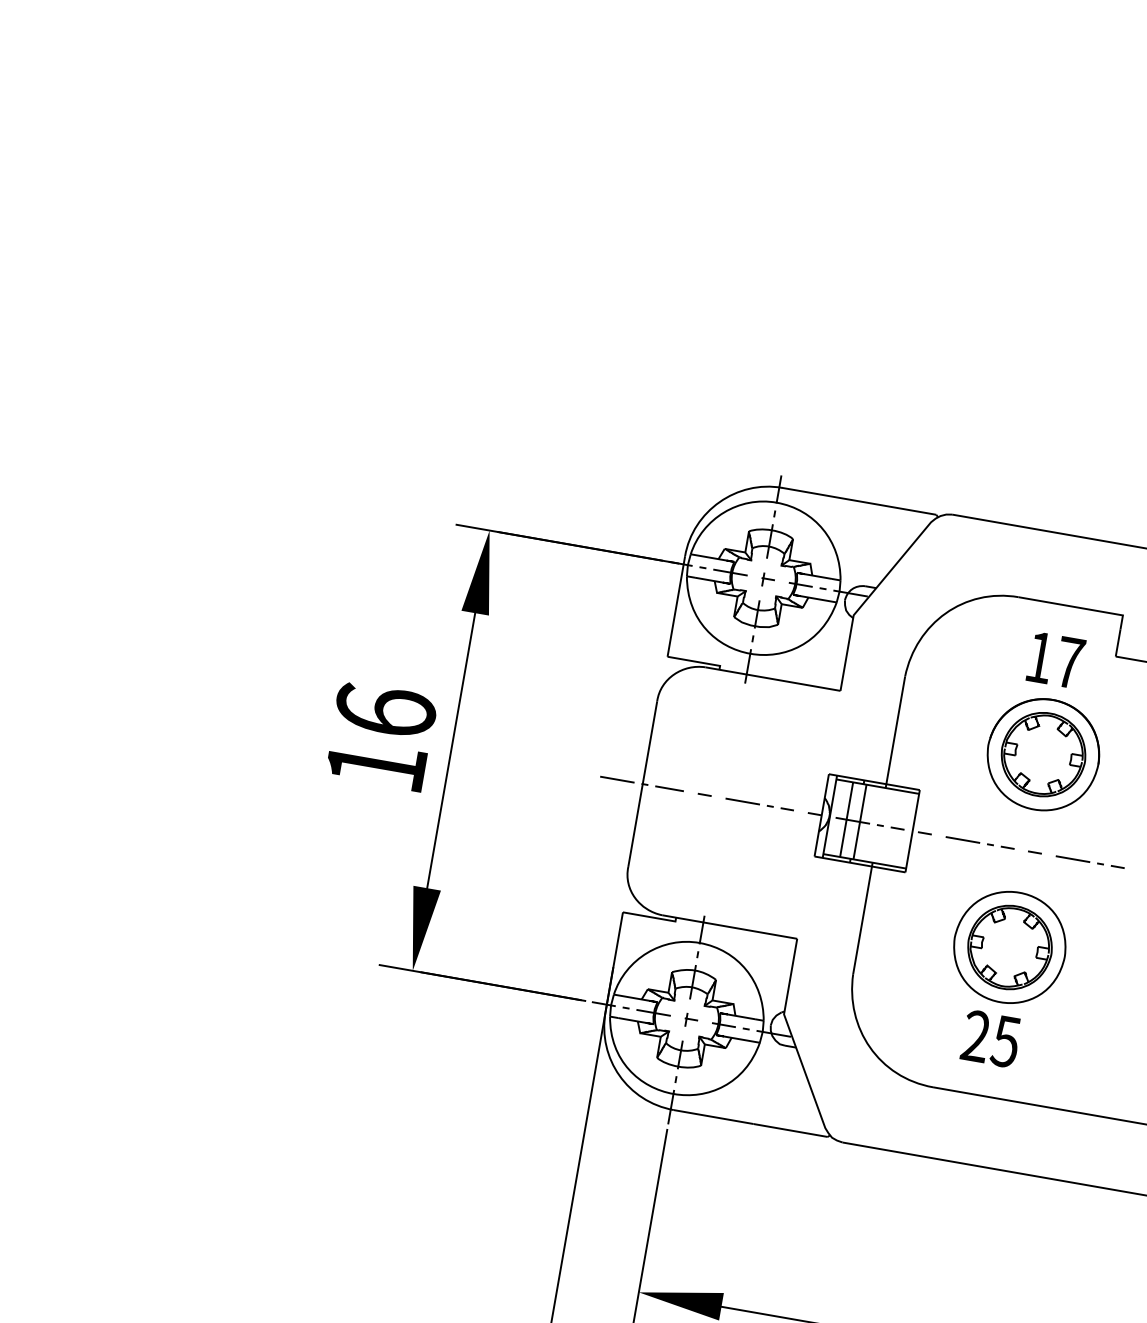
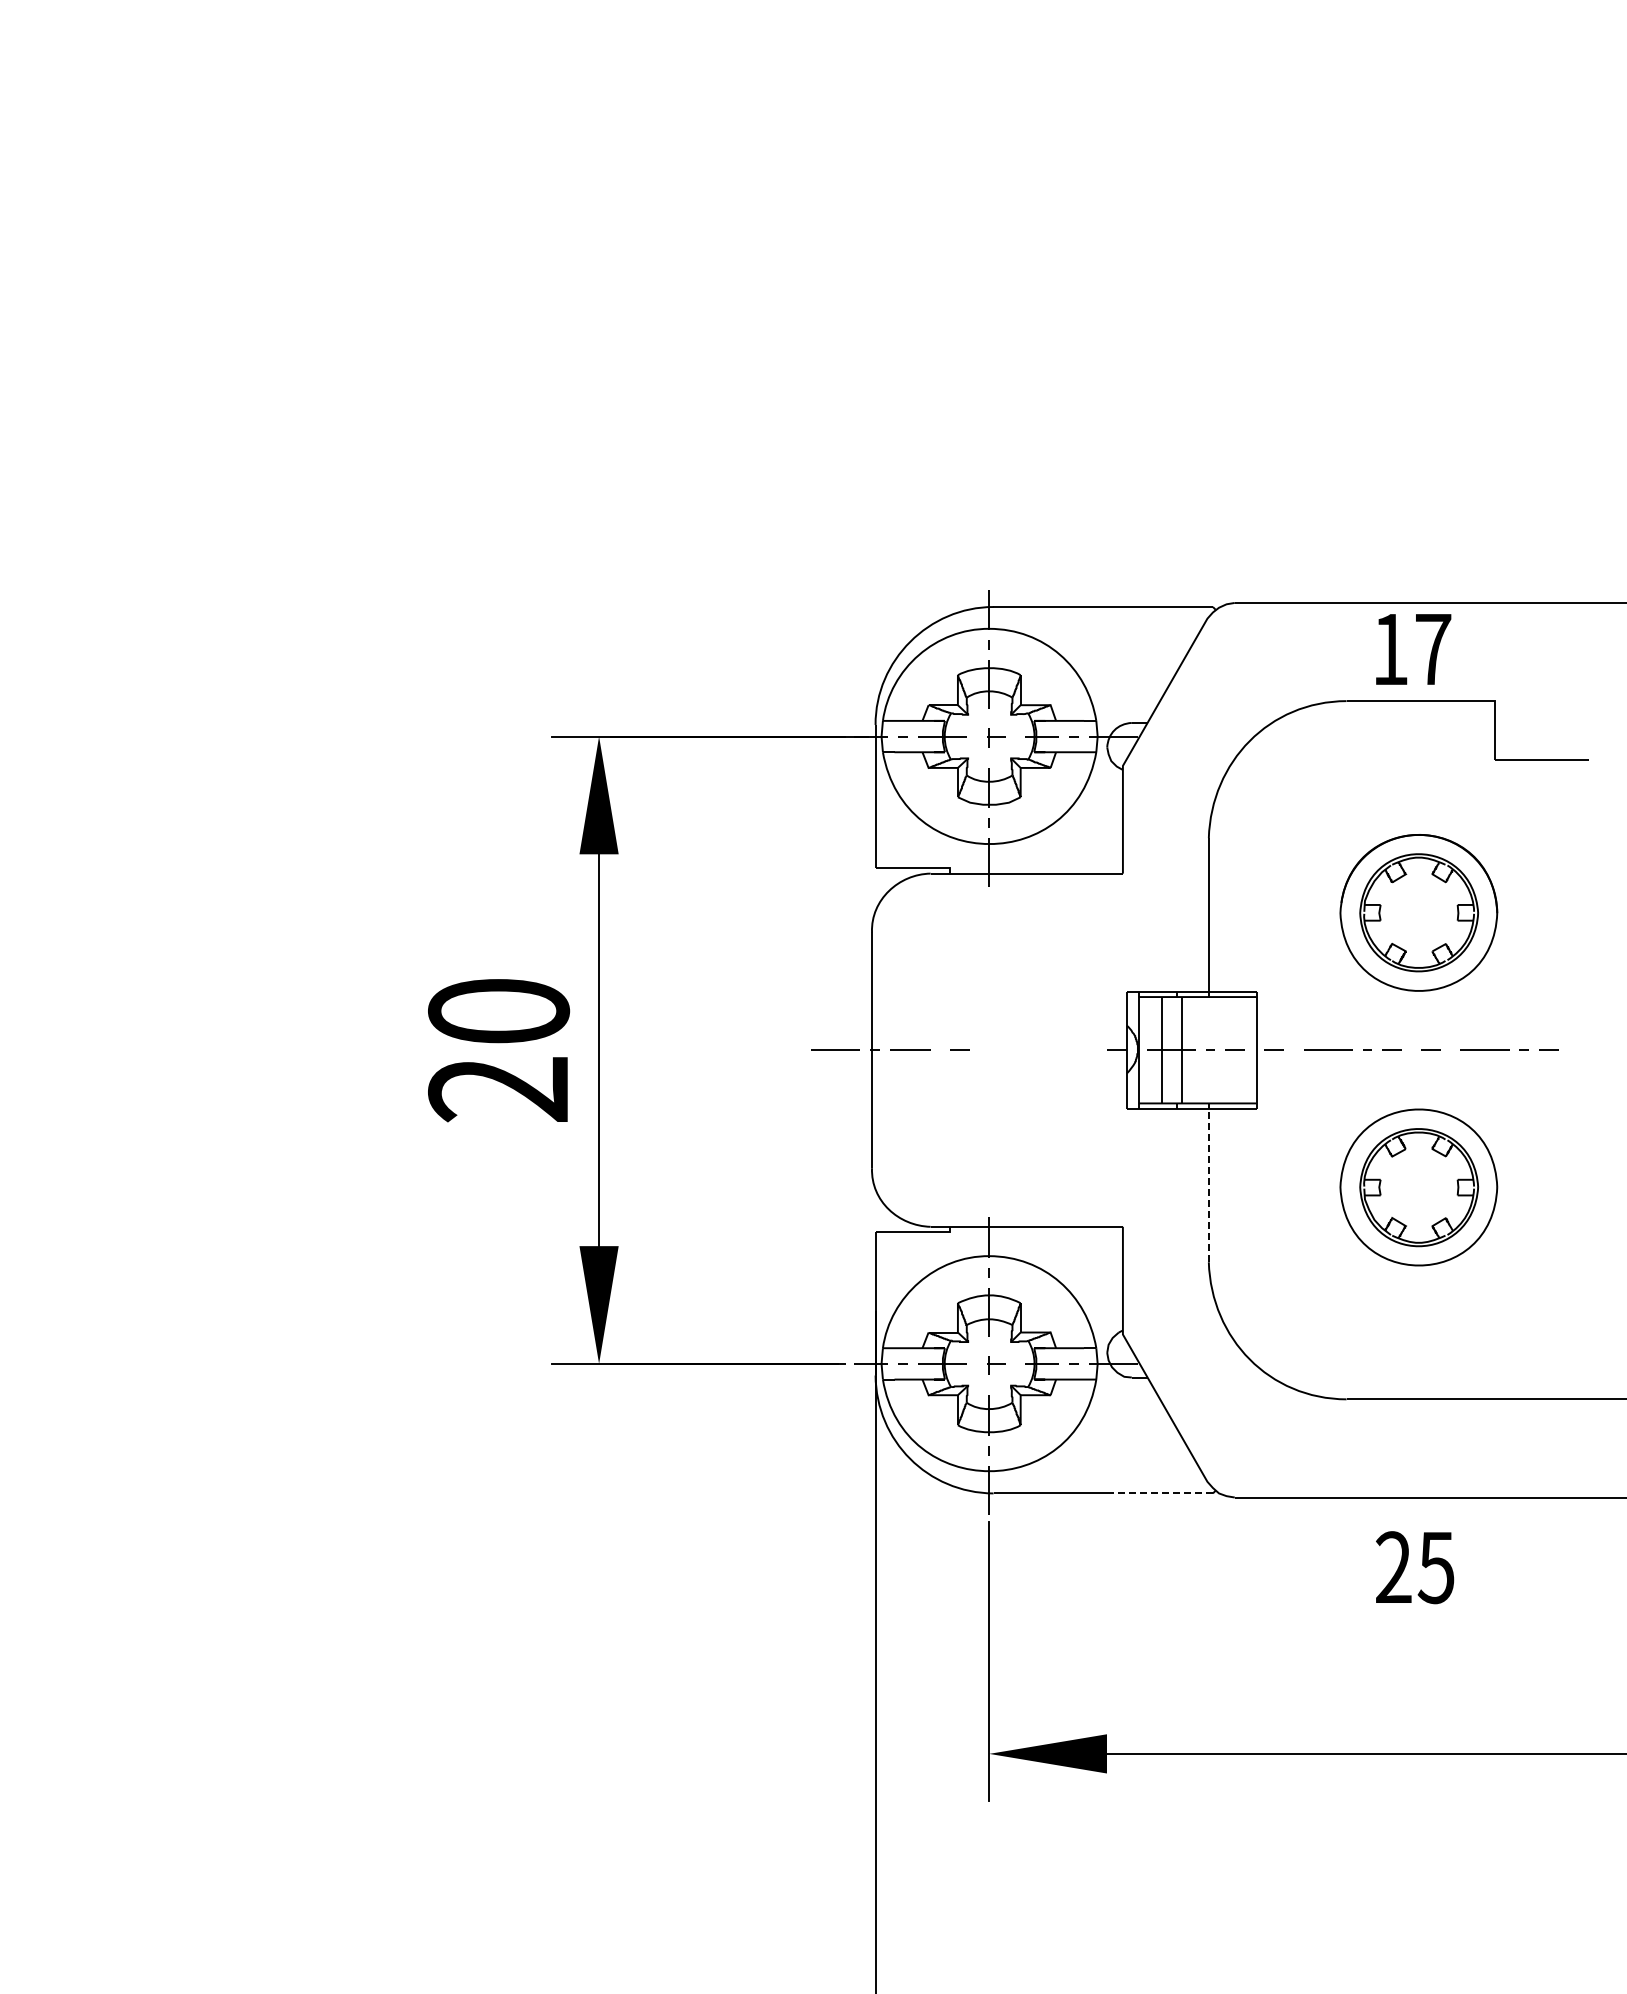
text: (1055, 660) -> (1413, 649), moved
text: (381, 738) -> (499, 1050), 16 -> 20
line: (759, 804) -> (1038, 1049), removed
line: (862, 920) -> (1208, 1185), solid -> dashed
text: (991, 1038) -> (1415, 1567), moved
line: (790, 1130) -> (1160, 1493), solid -> dashed

